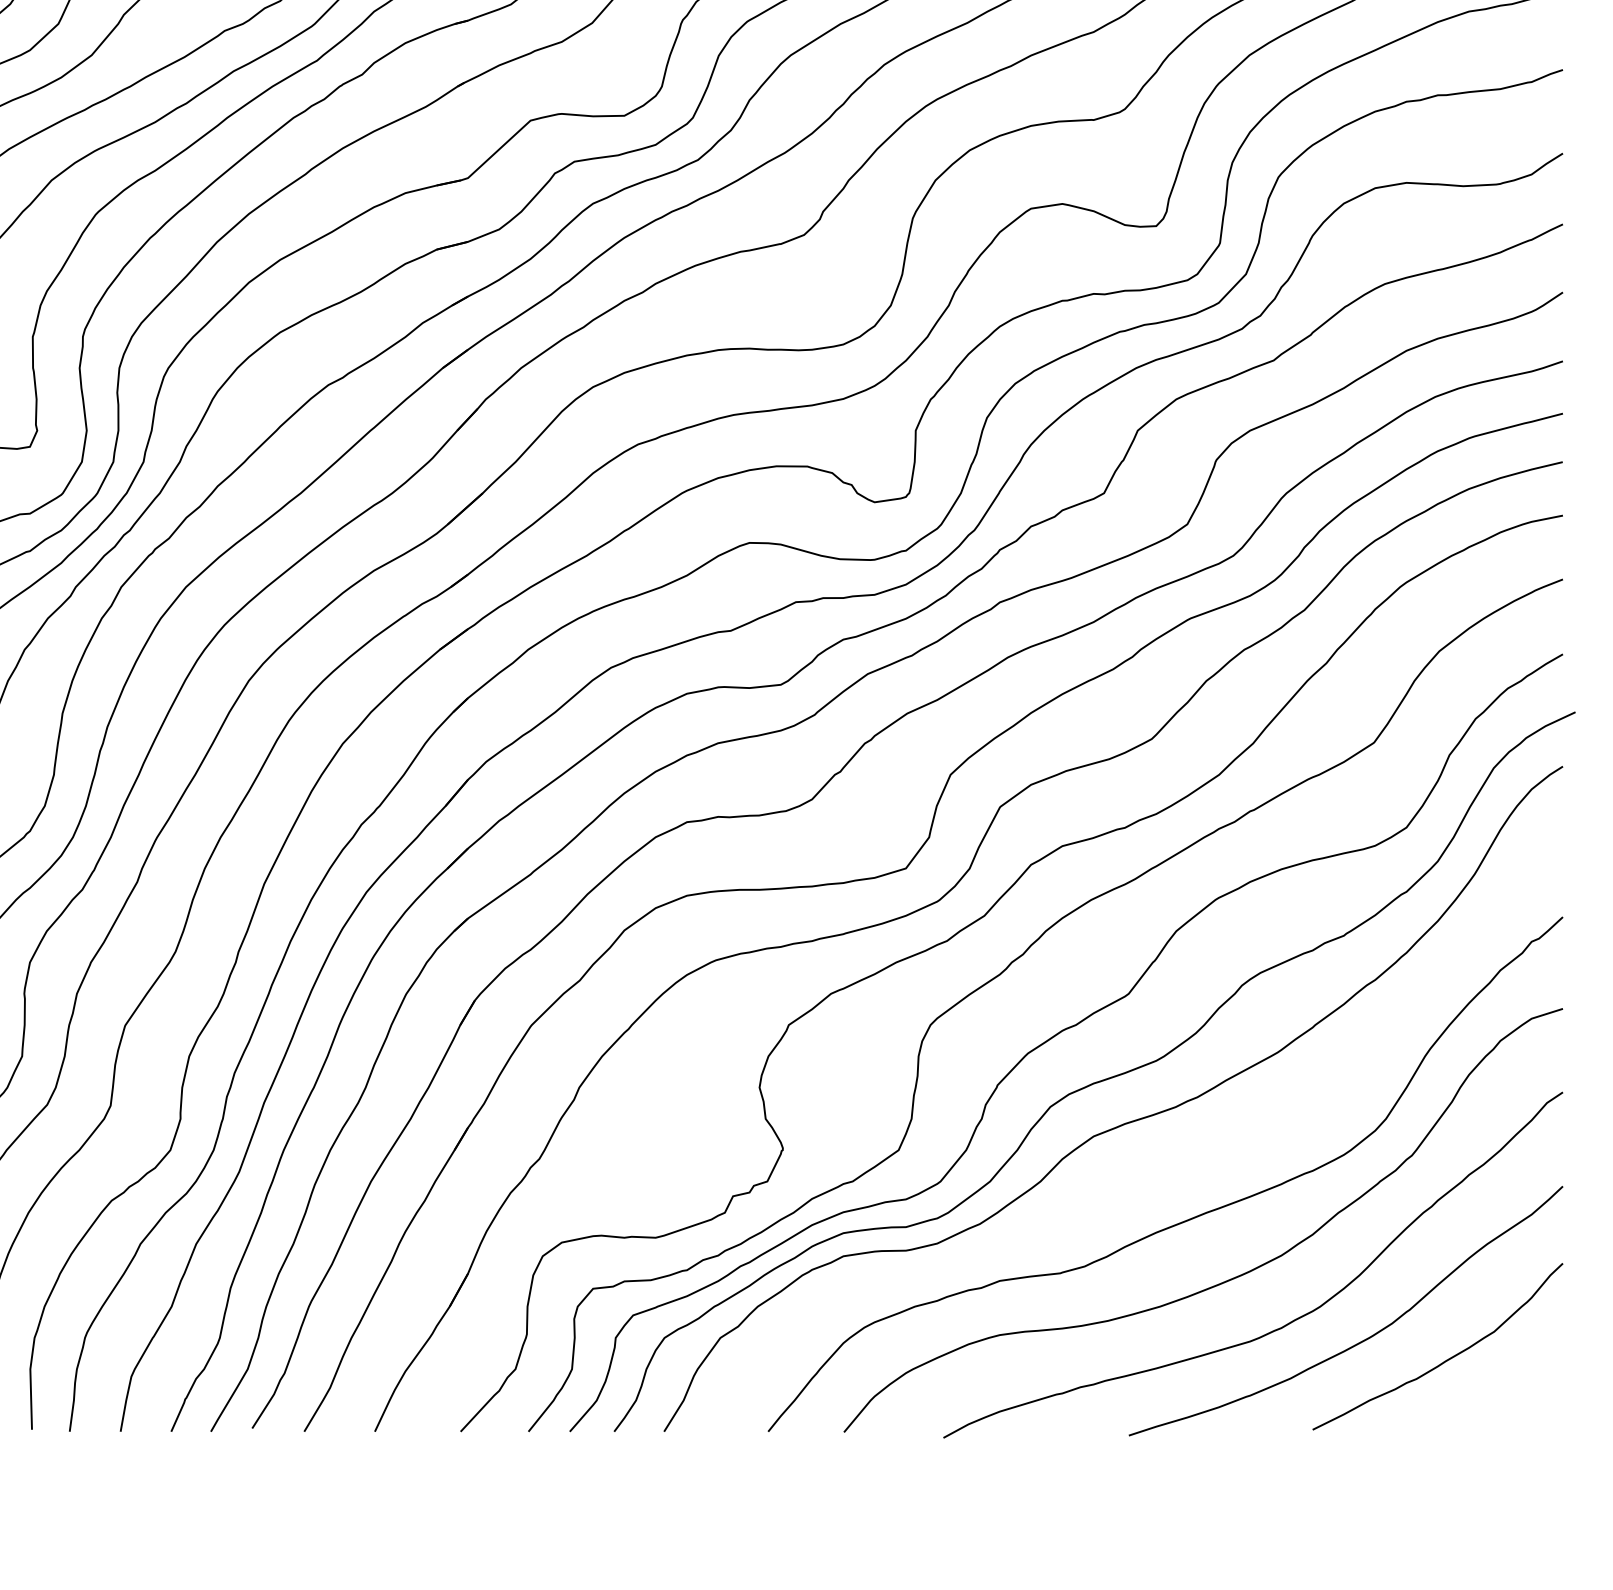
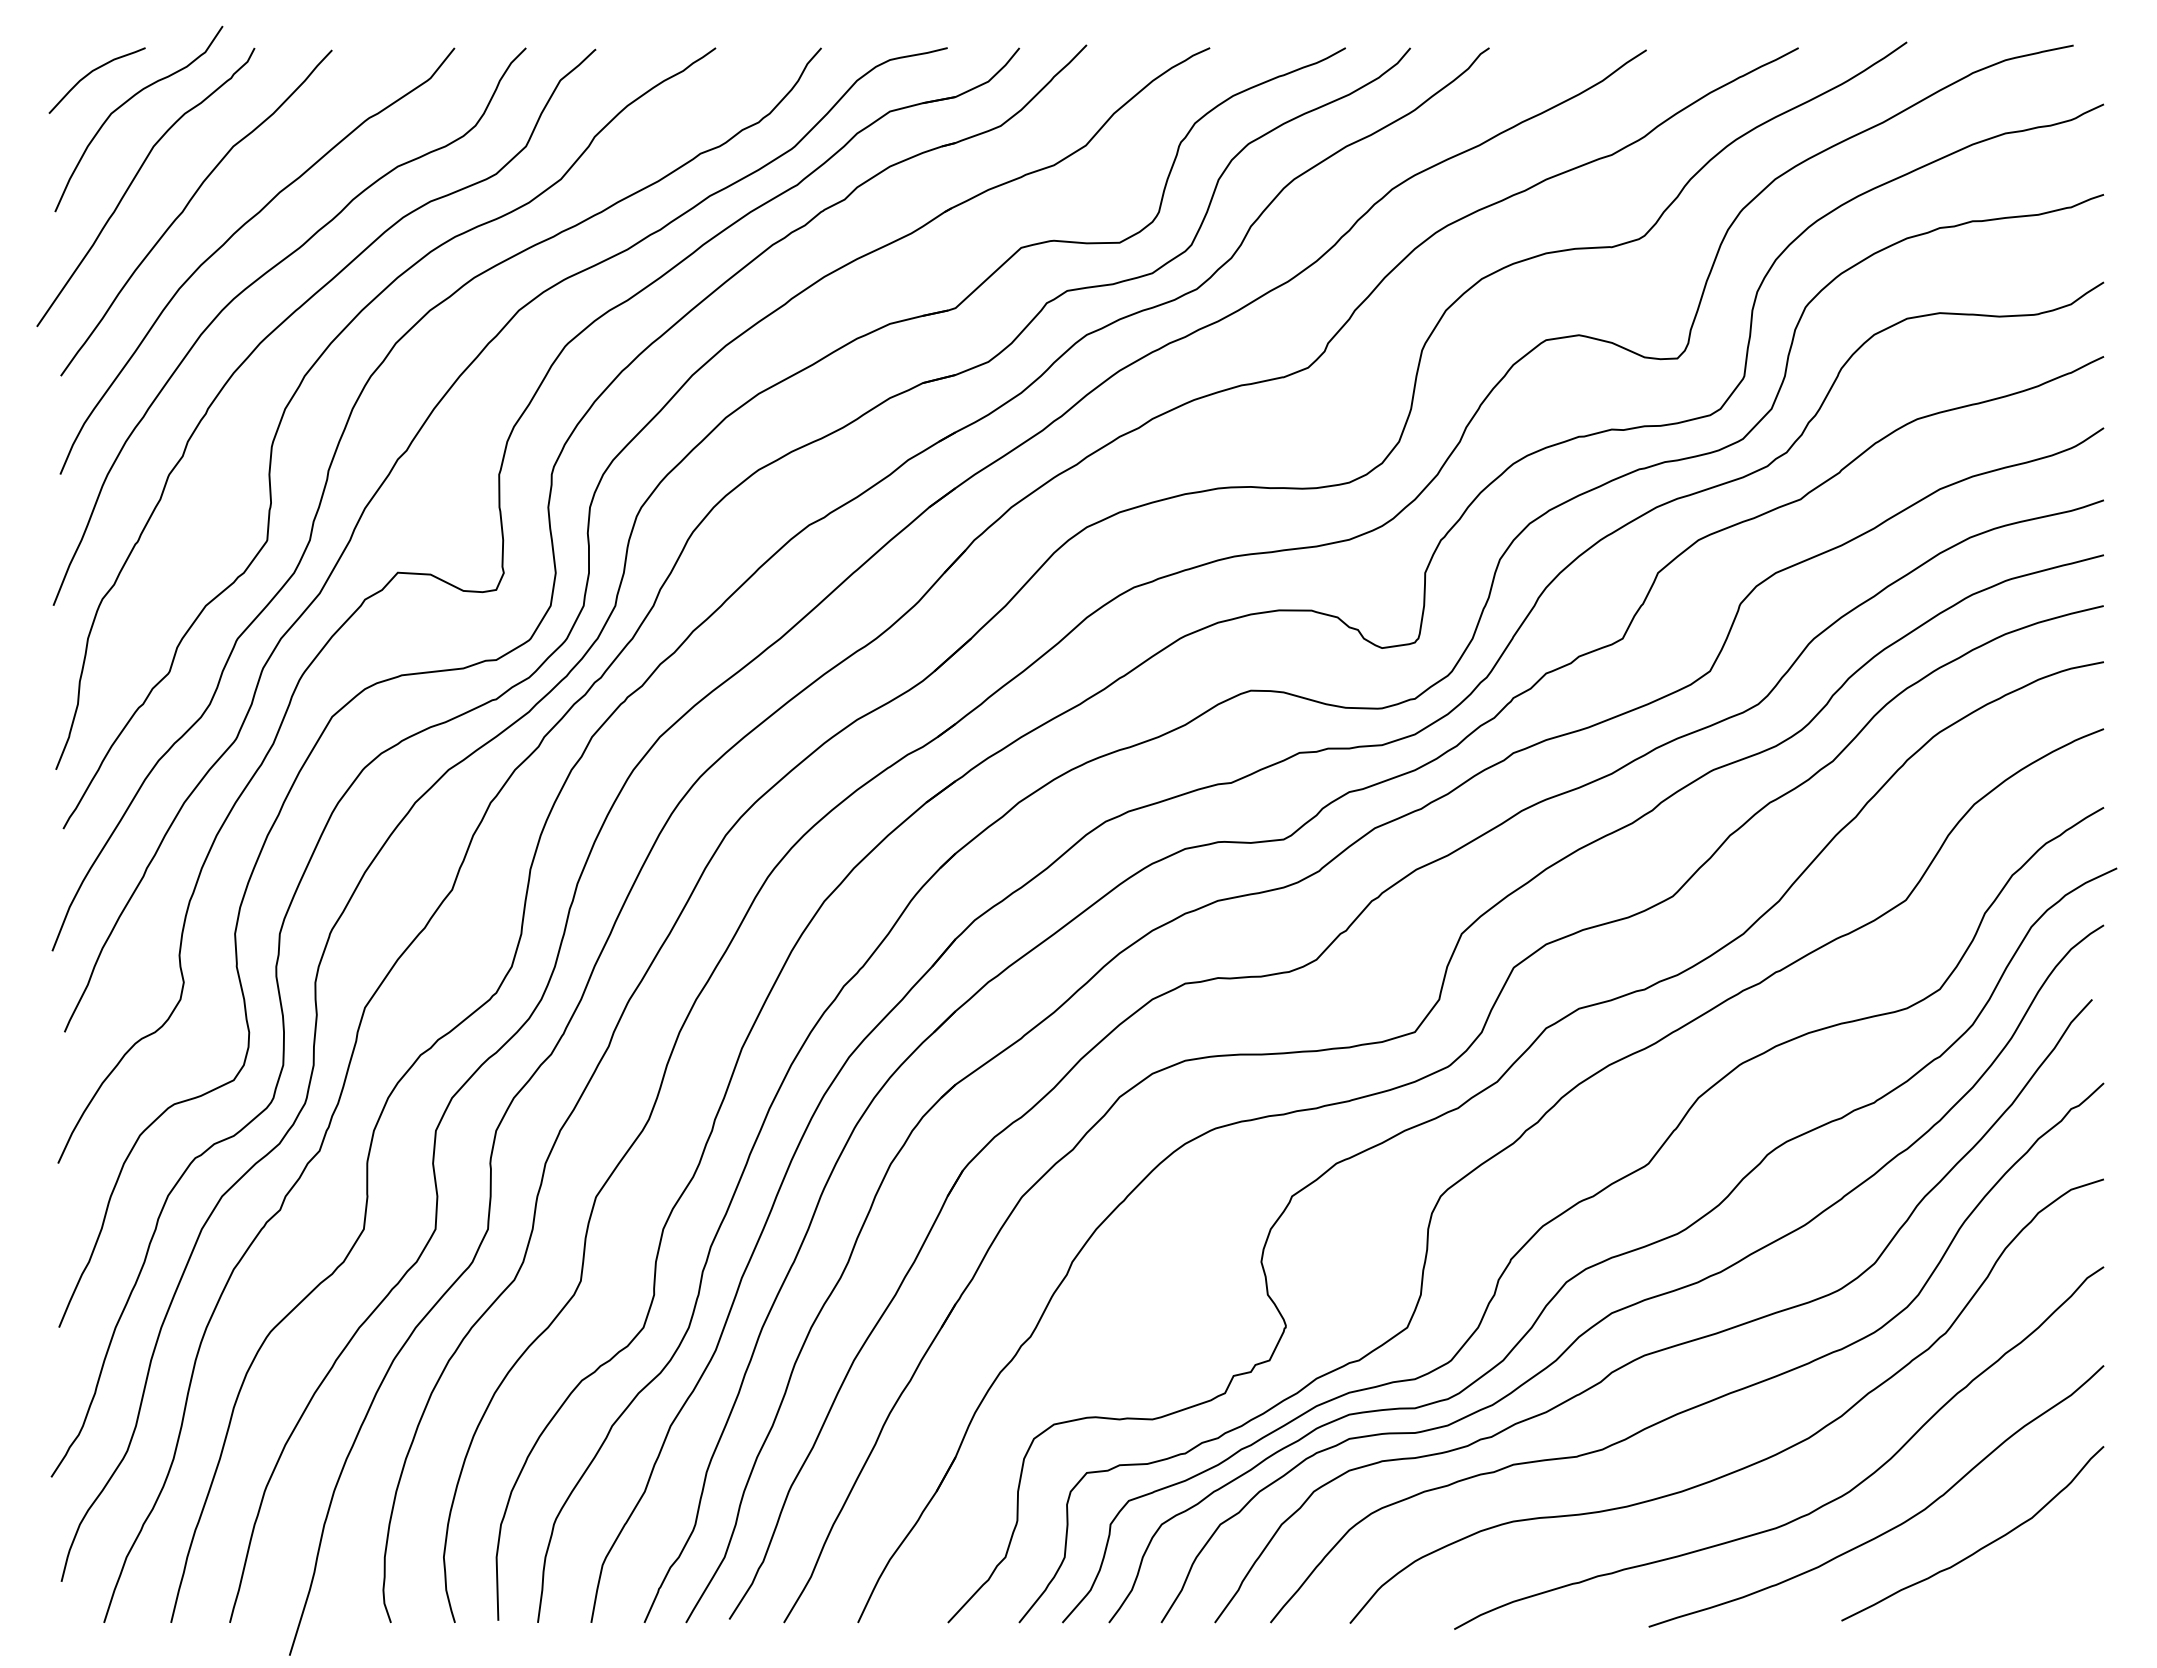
curve: (1142, 1170) -> (1662, 1348), added

